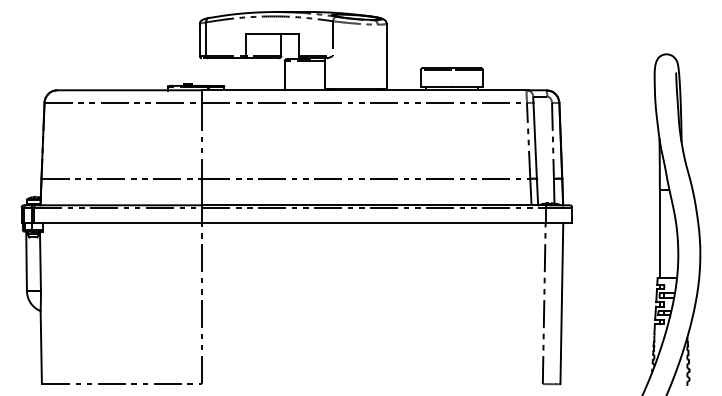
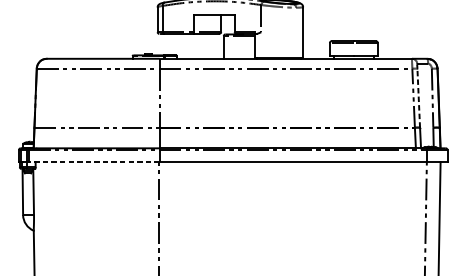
line: (535, 140) -> (418, 97), solid -> dashed
line: (117, 222) -> (93, 161), solid -> dashed

